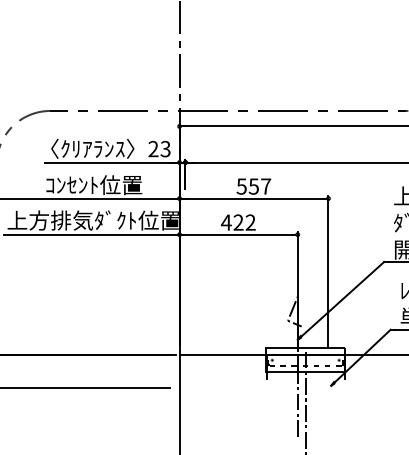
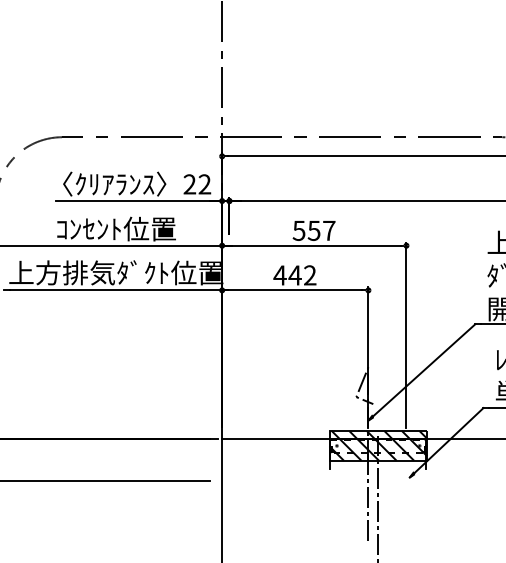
text: (165, 149) -> (204, 184), 23 -> 22
text: (238, 222) -> (295, 275), 422 -> 442
hatch: (305, 360) -> (378, 446), added

